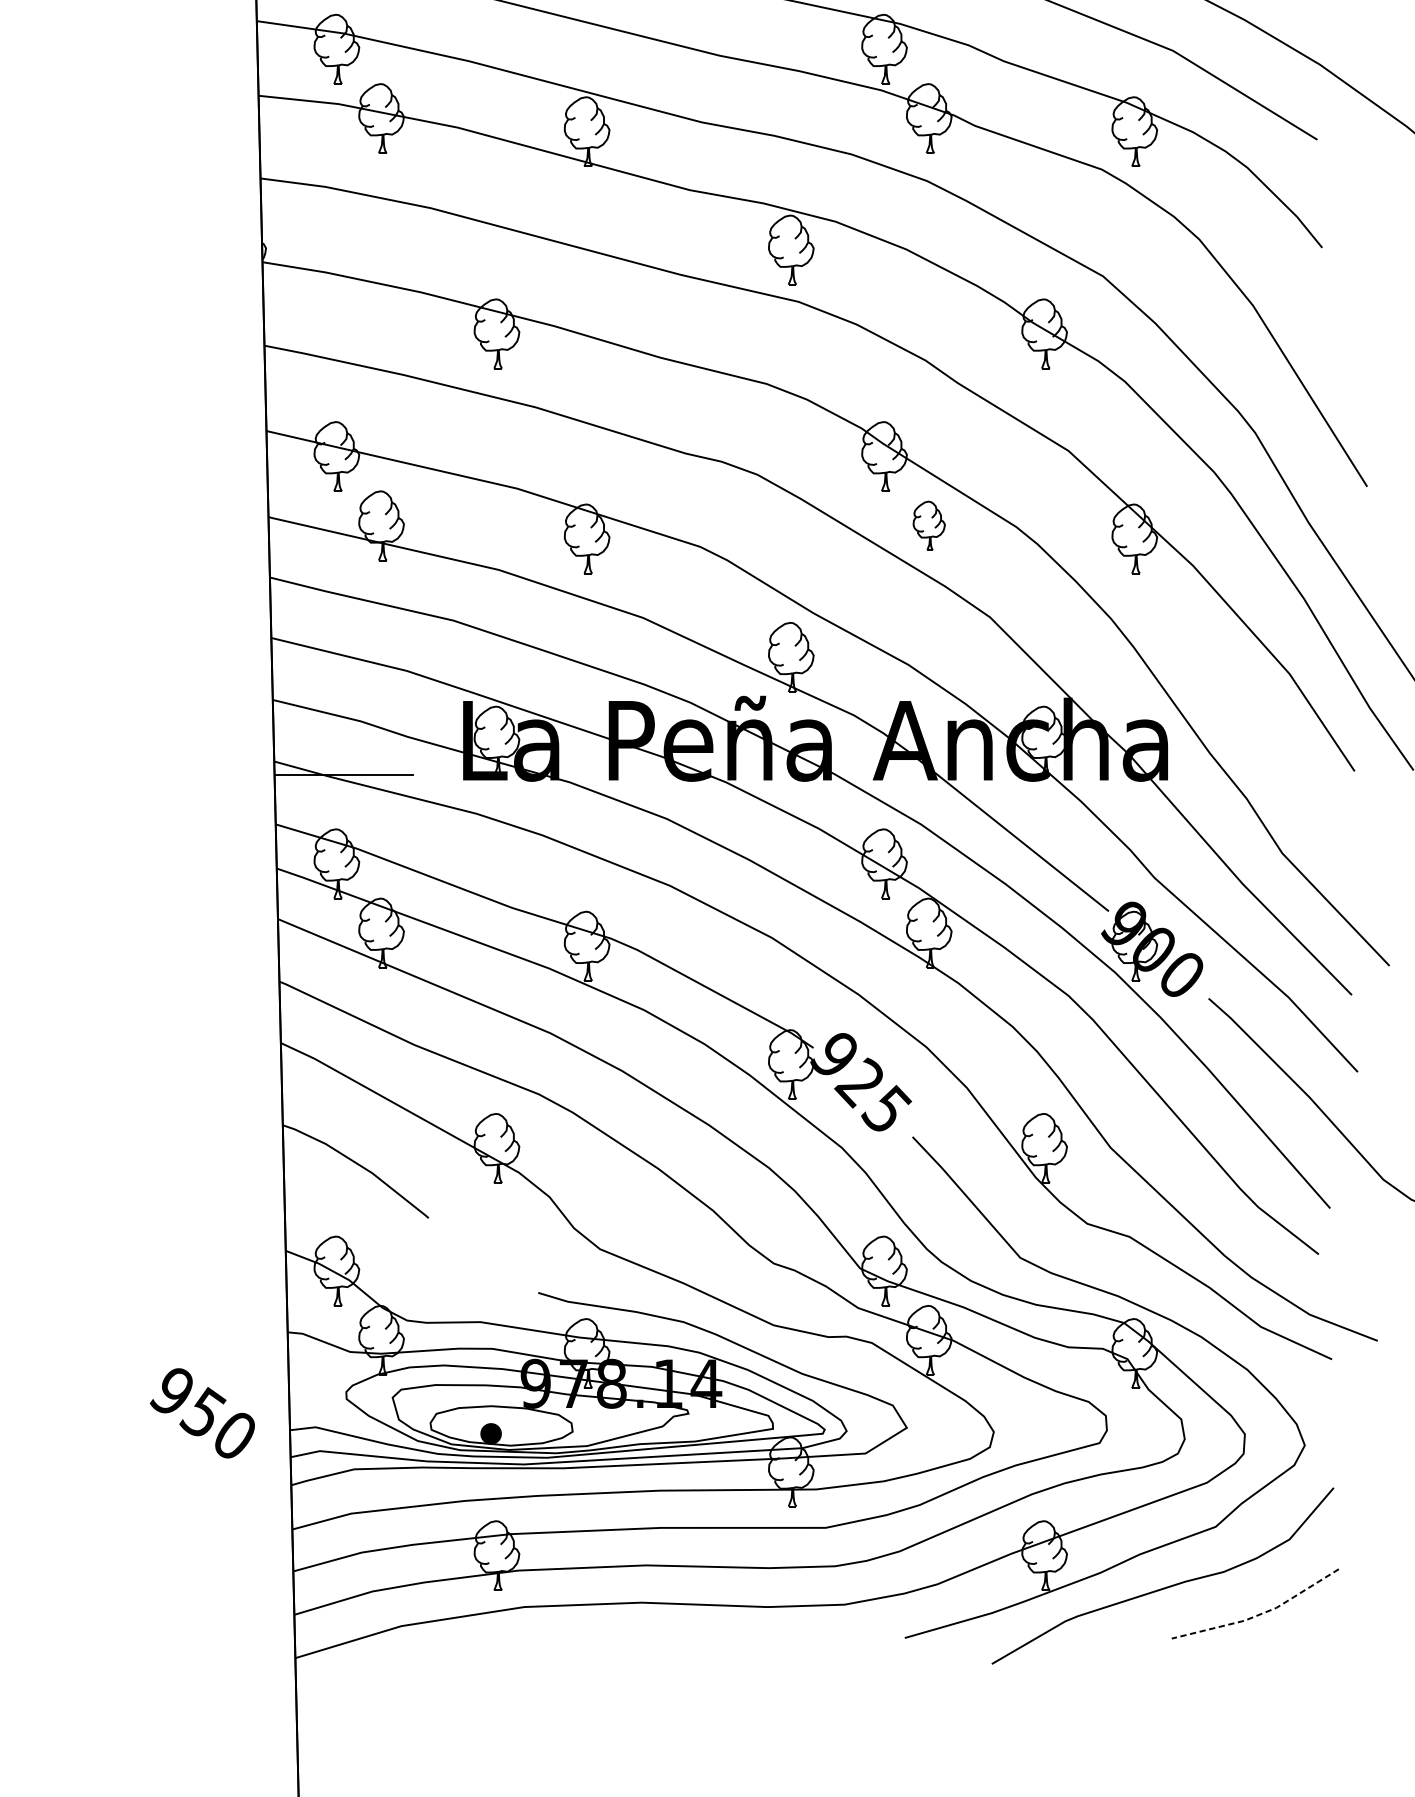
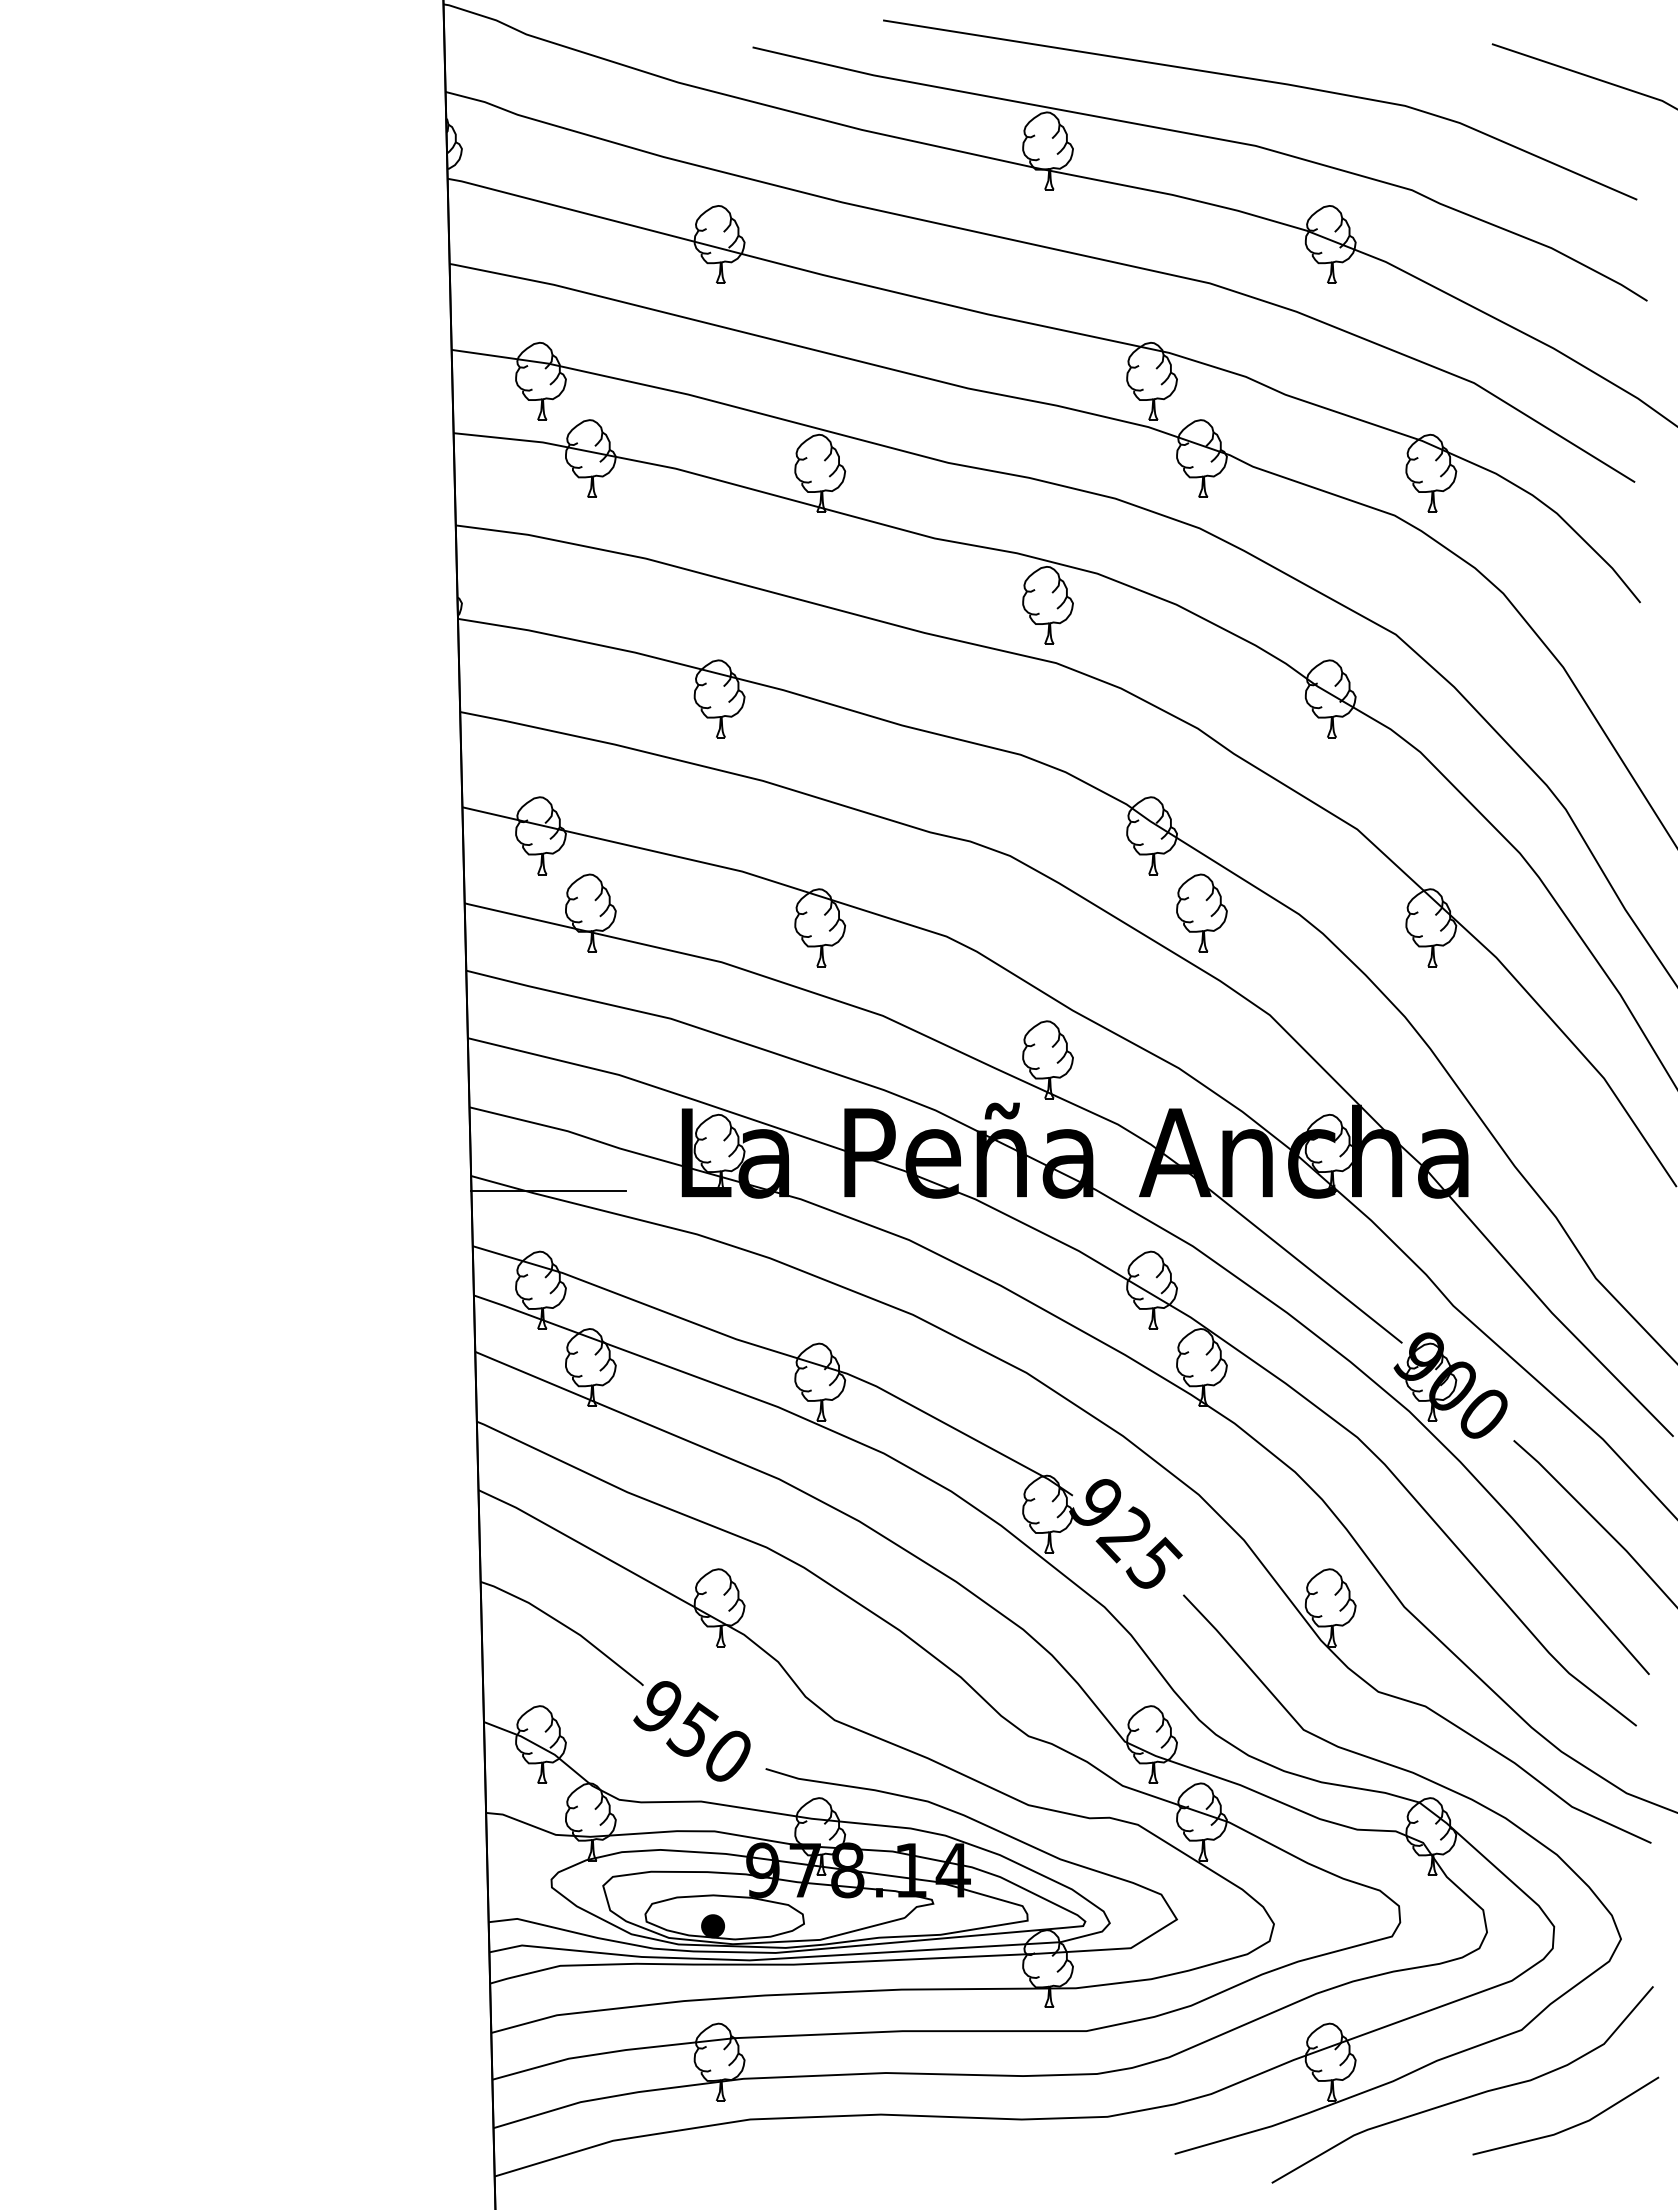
part: (928, 525) -> (1201, 912), size x1.43
text: (202, 1413) -> (691, 1731), moved
line: (1259, 1615) -> (1570, 2128), dashed -> solid

